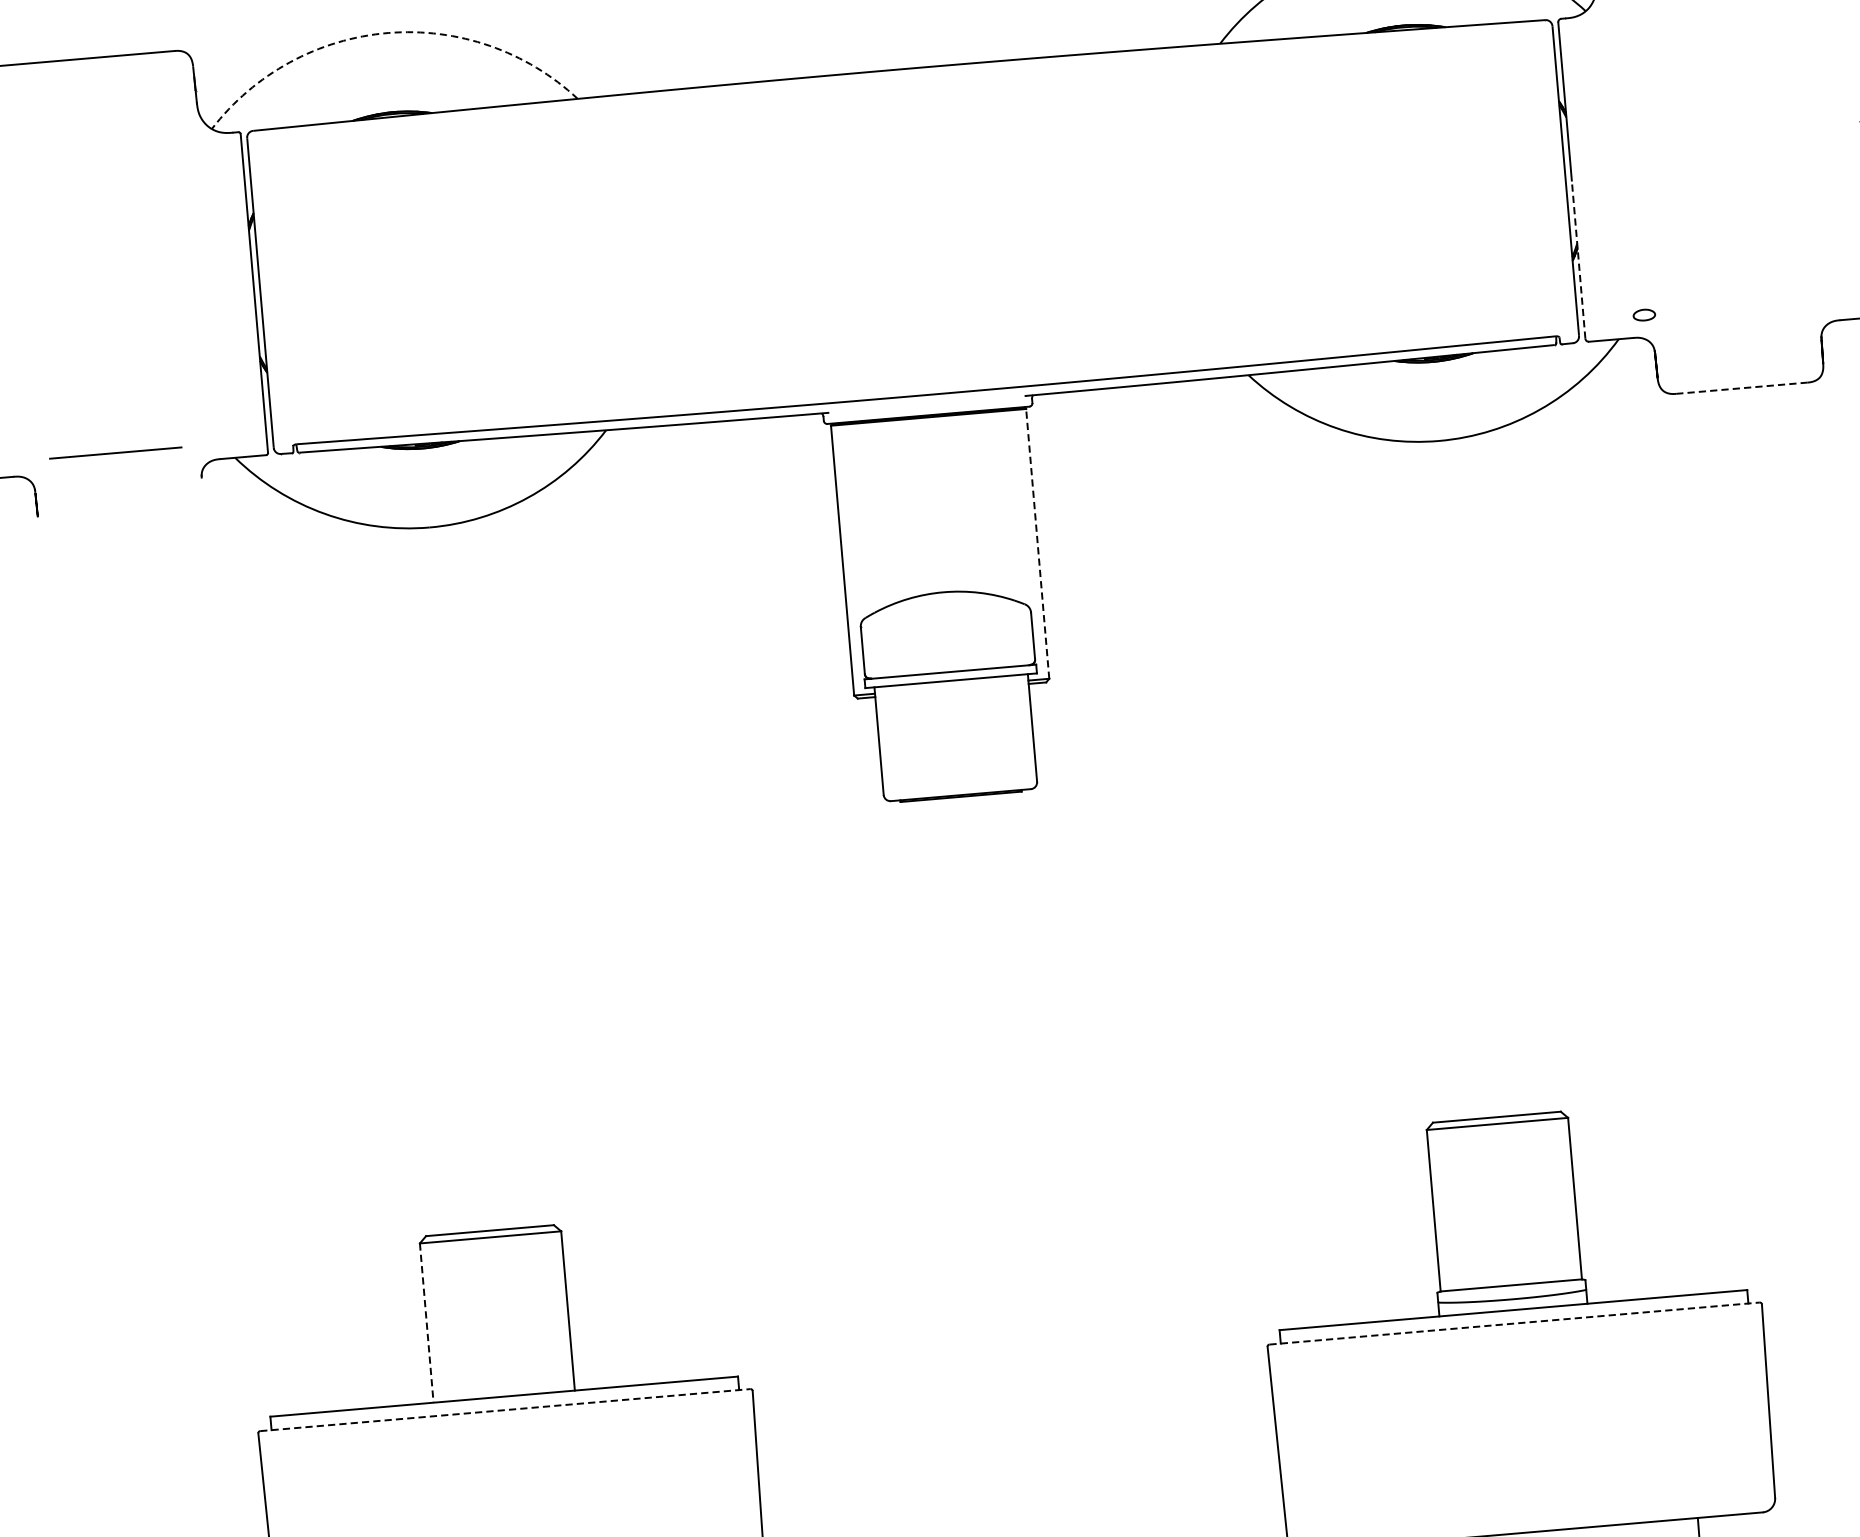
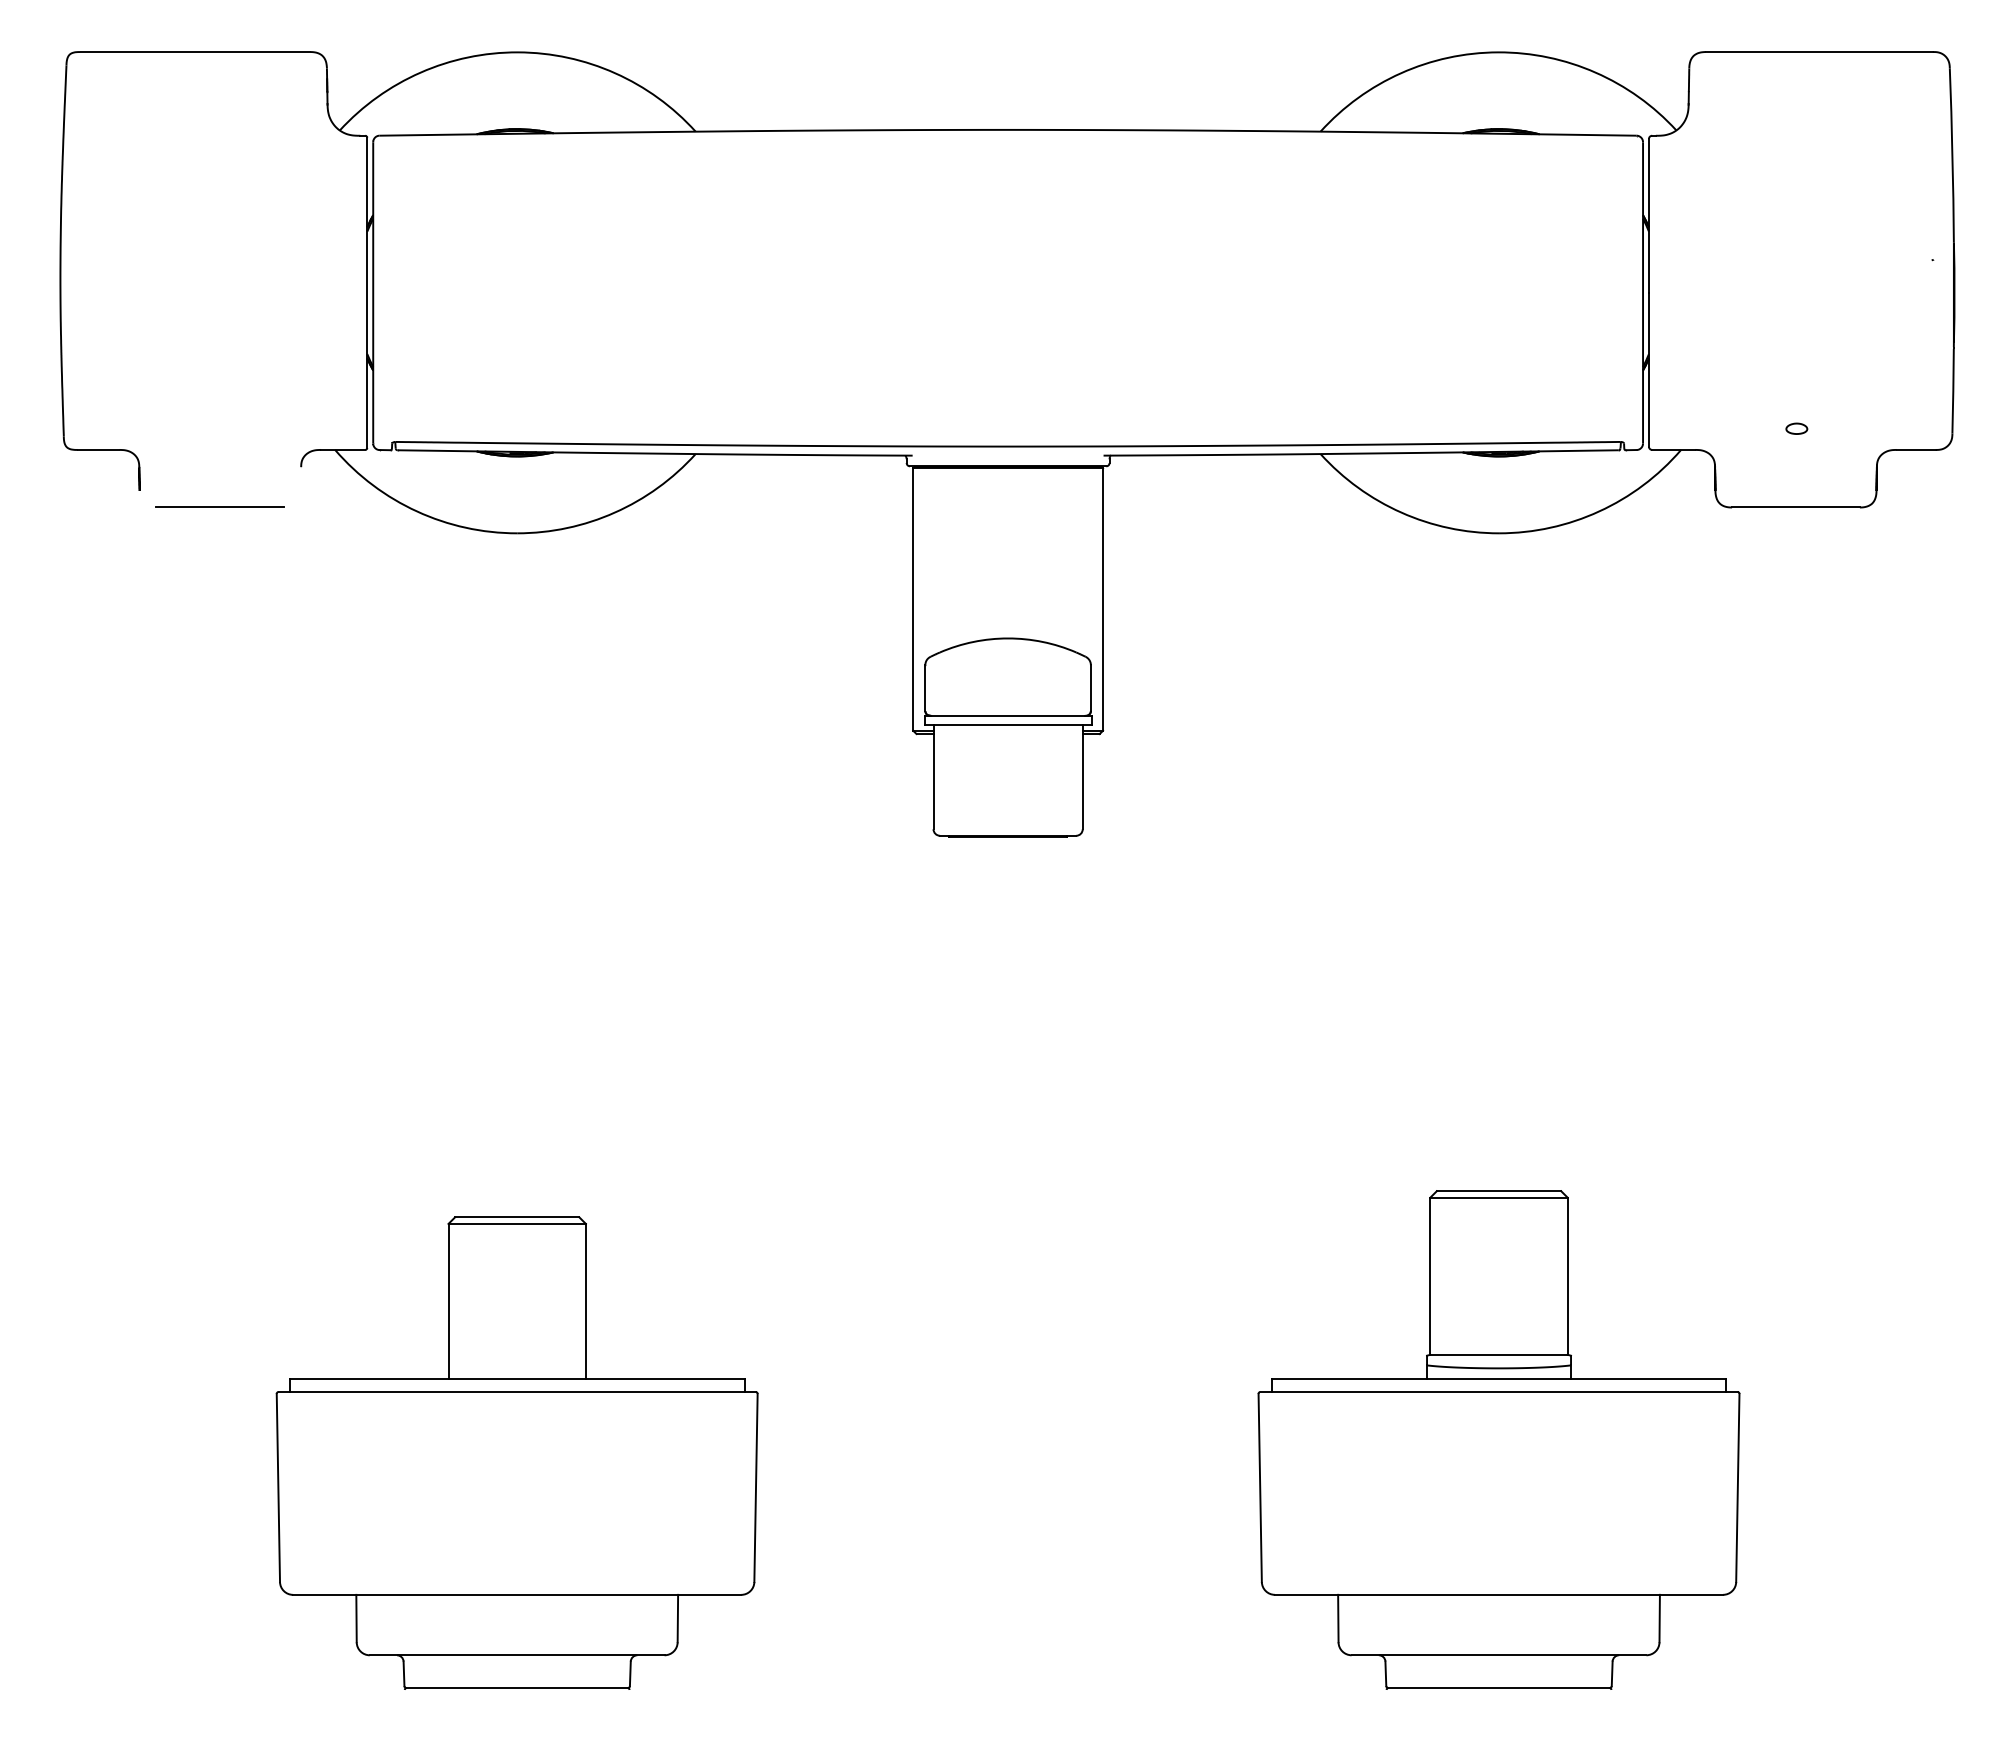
arc: (388, 33) -> (518, 52), dashed -> solid
line: (1578, 259) -> (1648, 369), dashed -> solid
part: (1643, 314) -> (1796, 428), moved
line: (1741, 388) -> (1795, 507), dashed -> solid
line: (114, 452) -> (219, 506), moved
line: (1038, 543) -> (1103, 599), dashed -> solid
line: (426, 1323) -> (448, 1301), dashed -> solid
line: (1515, 1323) -> (1499, 1391), dashed -> solid
line: (505, 1409) -> (517, 1391), dashed -> solid

